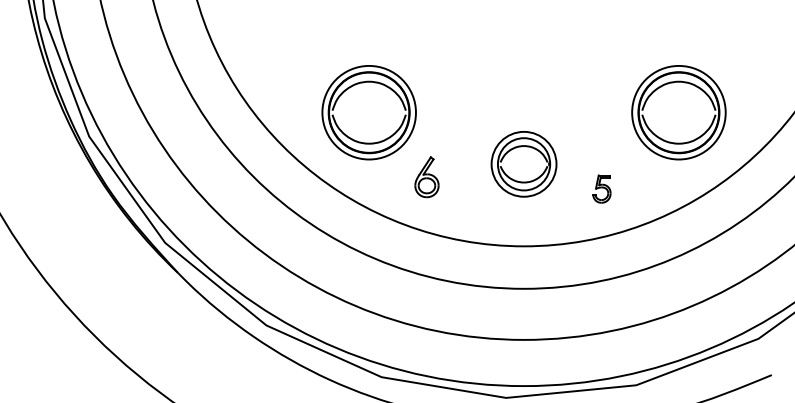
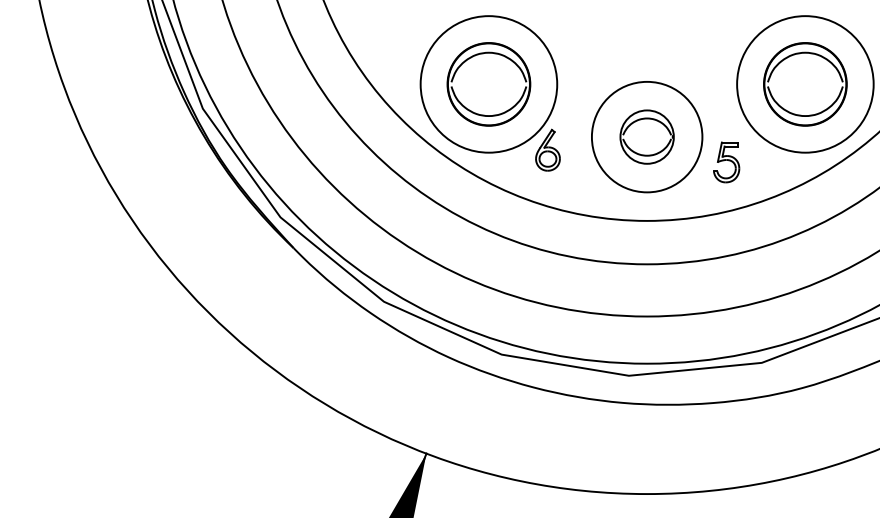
circle: (368, 112) -> (488, 84), size x1.43
circle: (679, 112) -> (805, 84), size x1.43
circle: (523, 163) -> (646, 136), size x1.67
part: (601, 189) -> (726, 162), size x1.43

